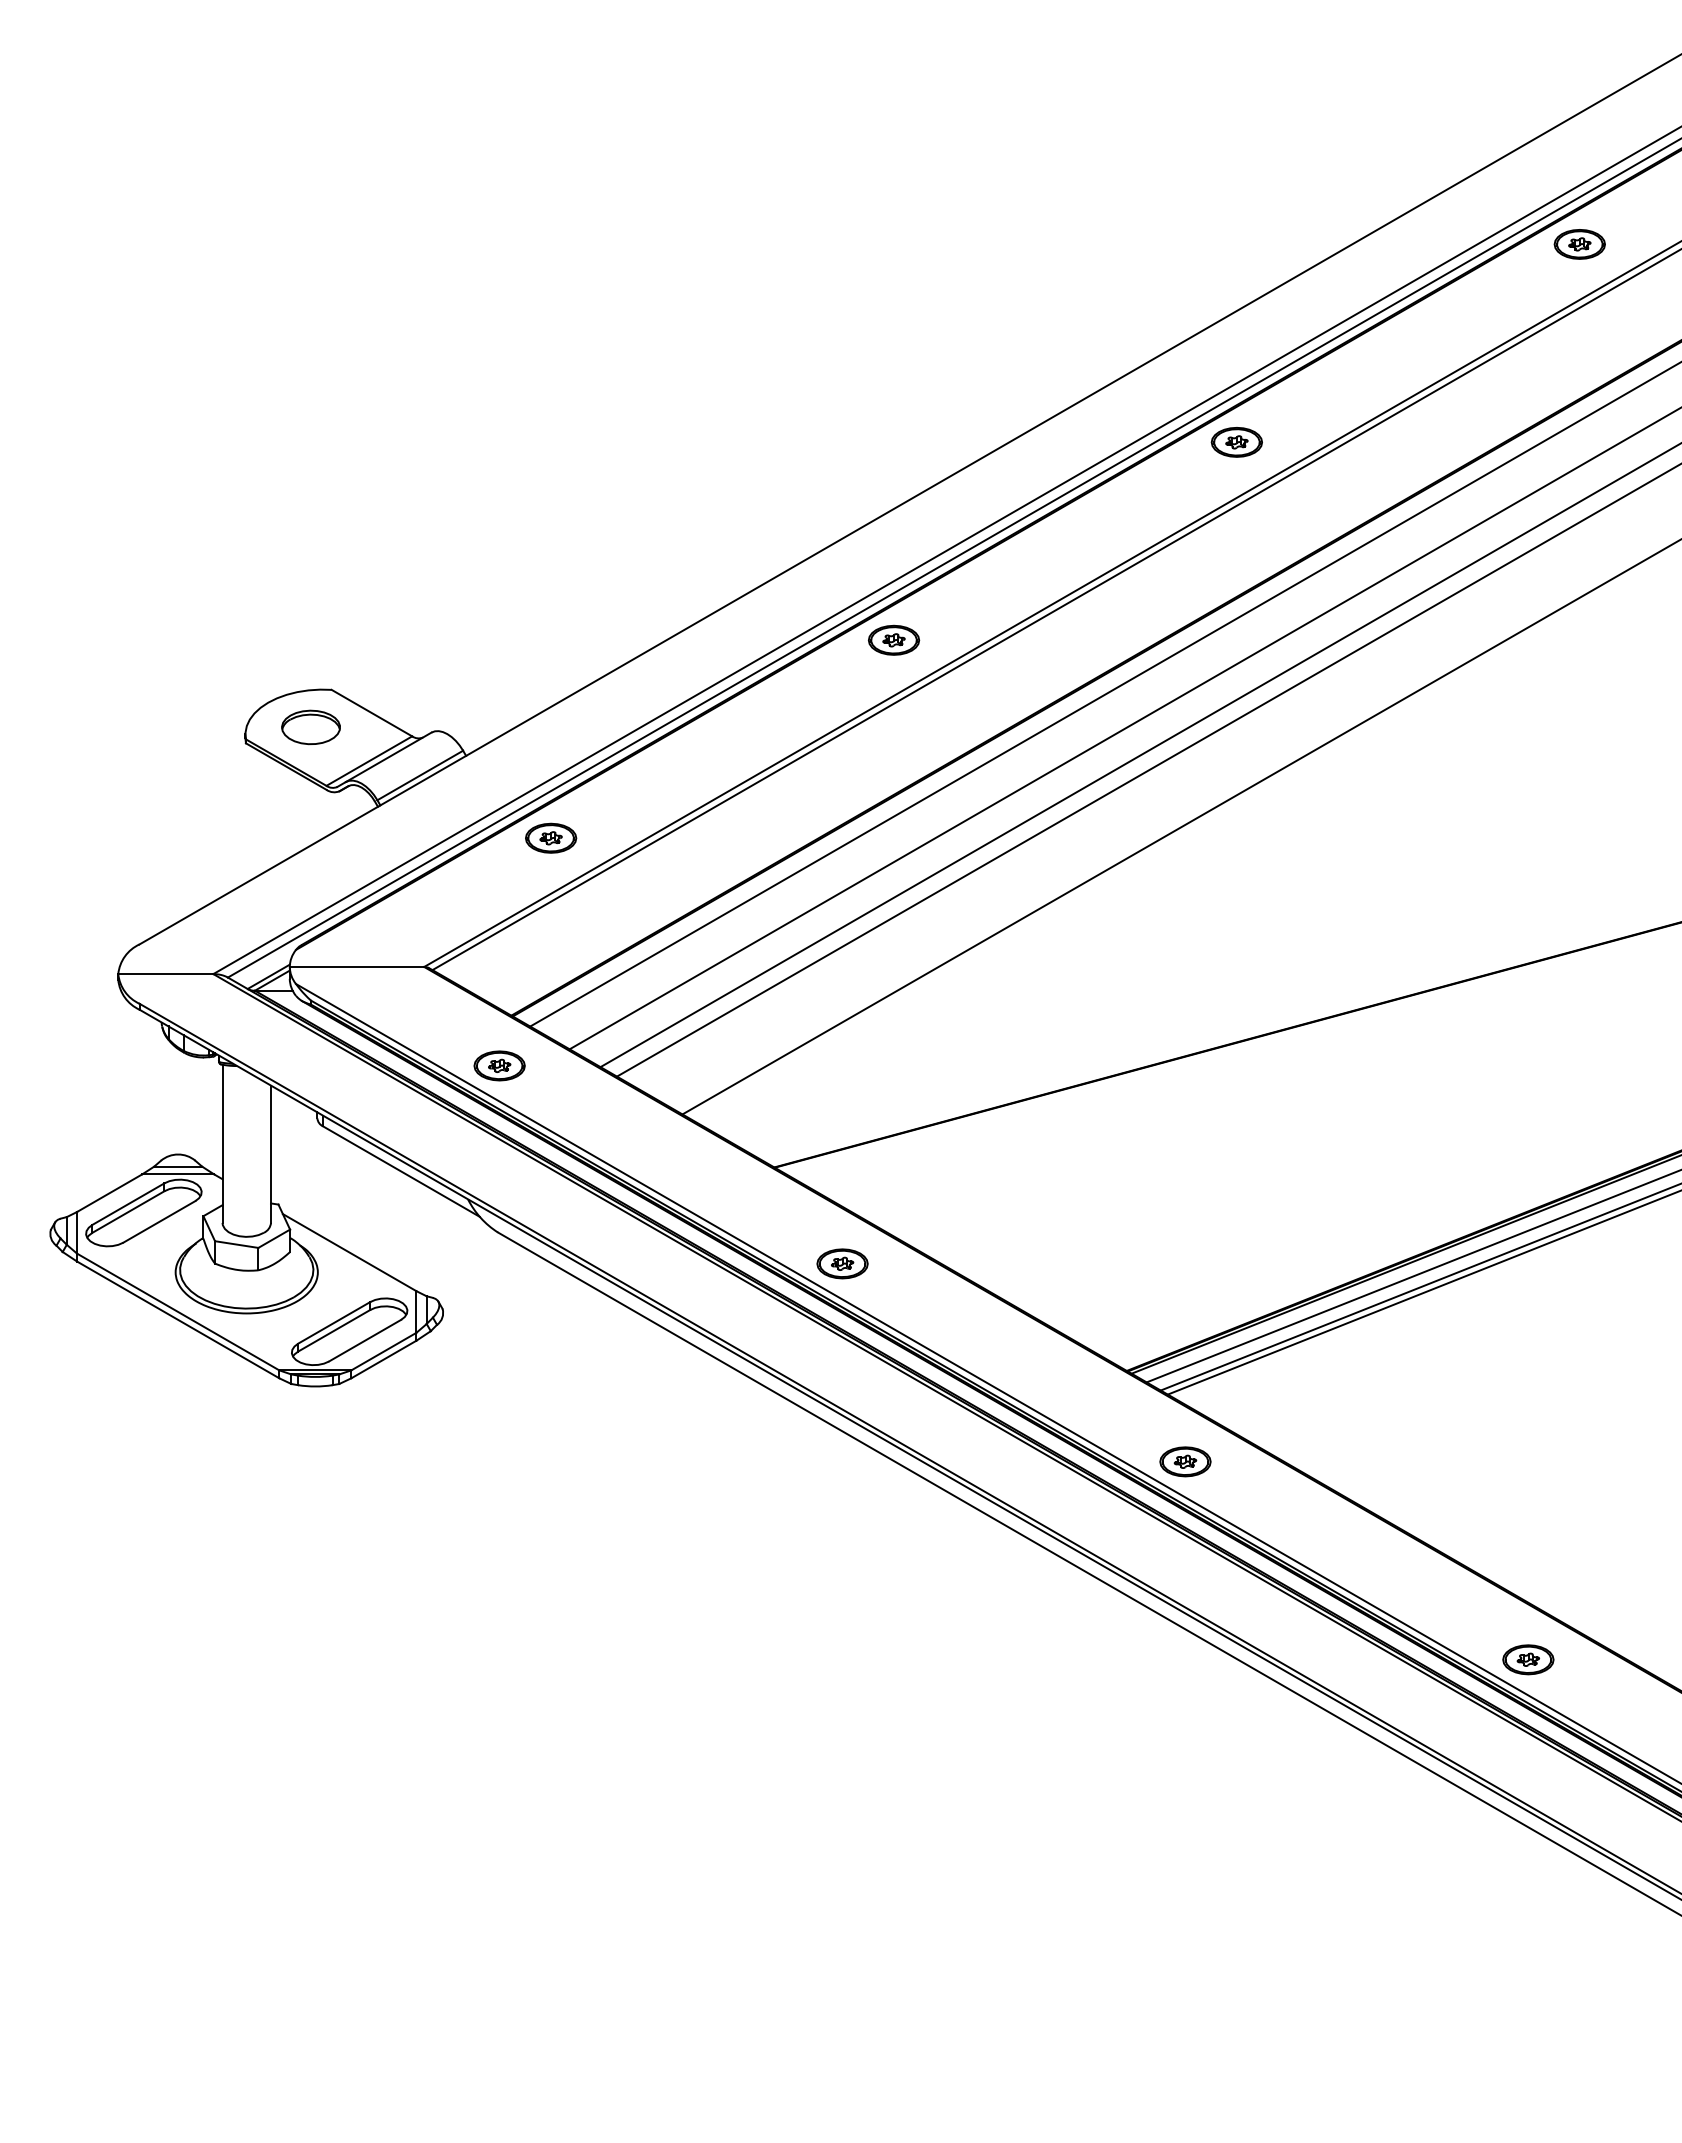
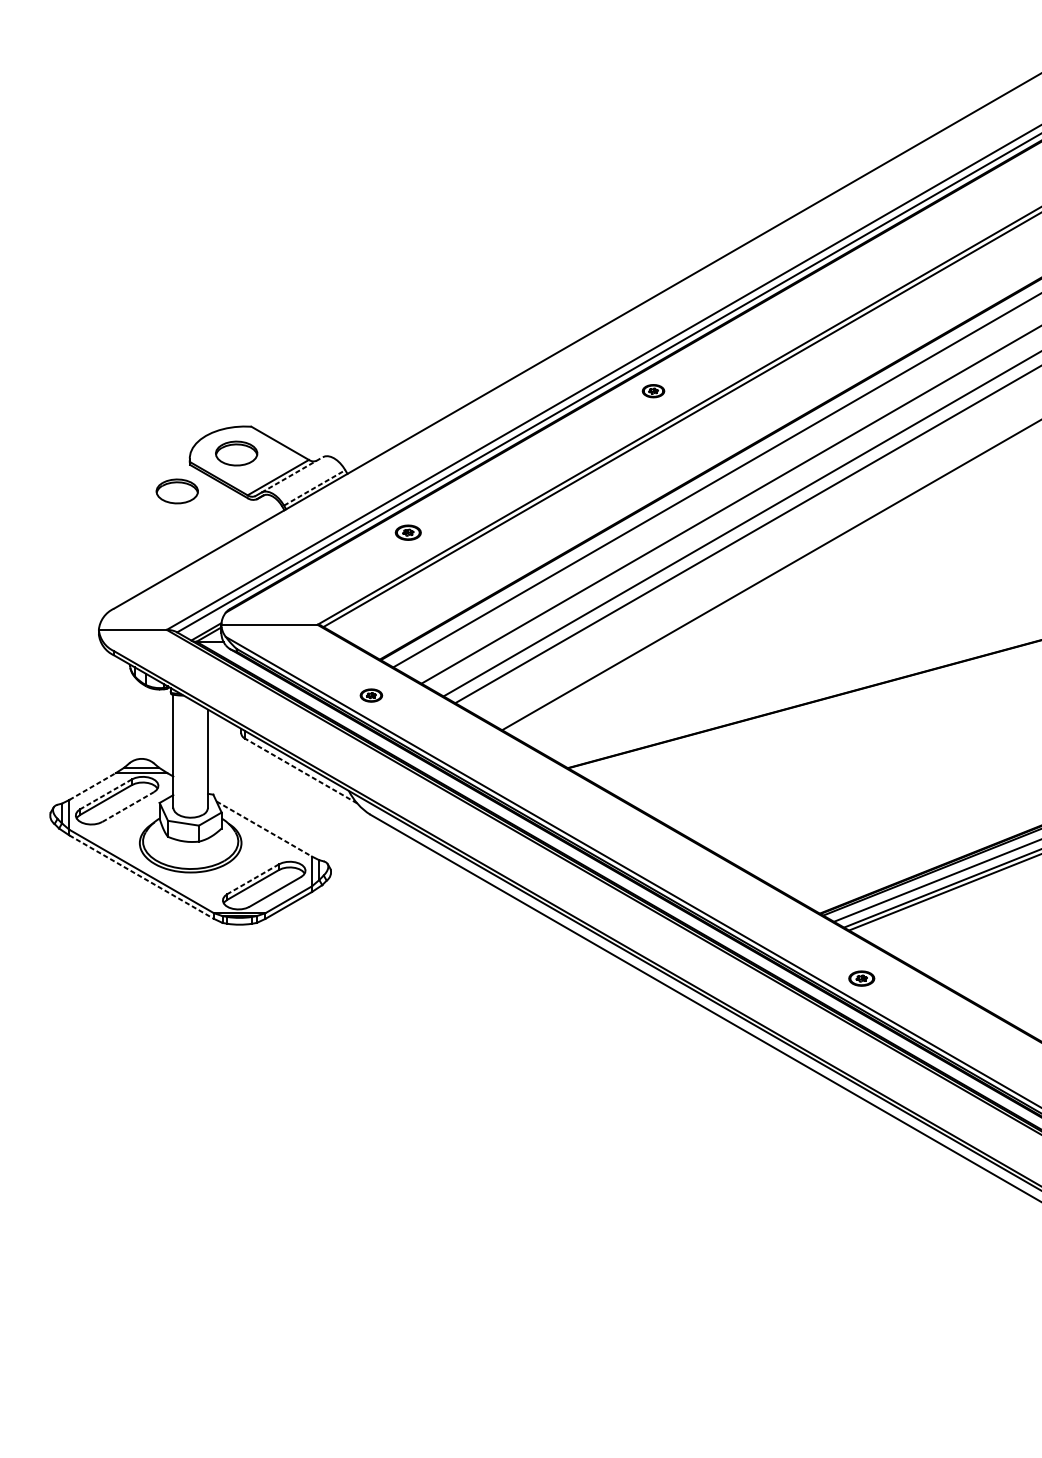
part: (1236, 442) -> (898, 249), removed
part: (894, 639) -> (653, 390), size x0.6
line: (389, 757) -> (292, 475), solid -> dashed
line: (420, 775) -> (314, 487), solid -> dashed
part: (227, 780) -> (176, 491), added
part: (551, 837) -> (408, 532), size x0.7
part: (499, 1065) -> (371, 695), size x0.6
line: (400, 1171) -> (300, 771), solid -> dashed
line: (109, 1193) -> (92, 786), solid -> dashed
line: (128, 1204) -> (106, 794), solid -> dashed
line: (159, 1221) -> (128, 806), solid -> dashed
line: (350, 1252) -> (264, 828), solid -> dashed
part: (842, 1263) -> (616, 836), removed
line: (178, 1319) -> (141, 876), solid -> dashed
line: (334, 1322) -> (253, 878), solid -> dashed
part: (1185, 1461) -> (861, 978), size x0.7

